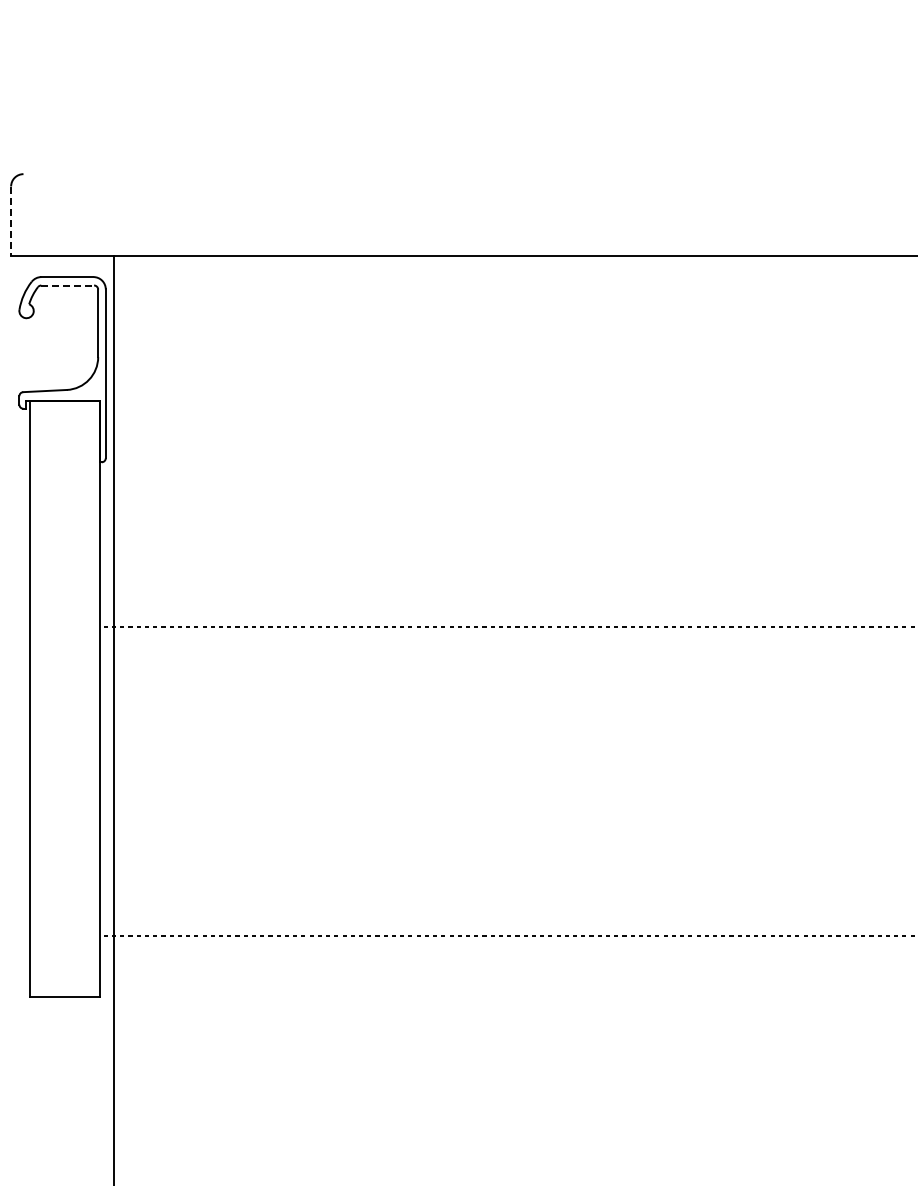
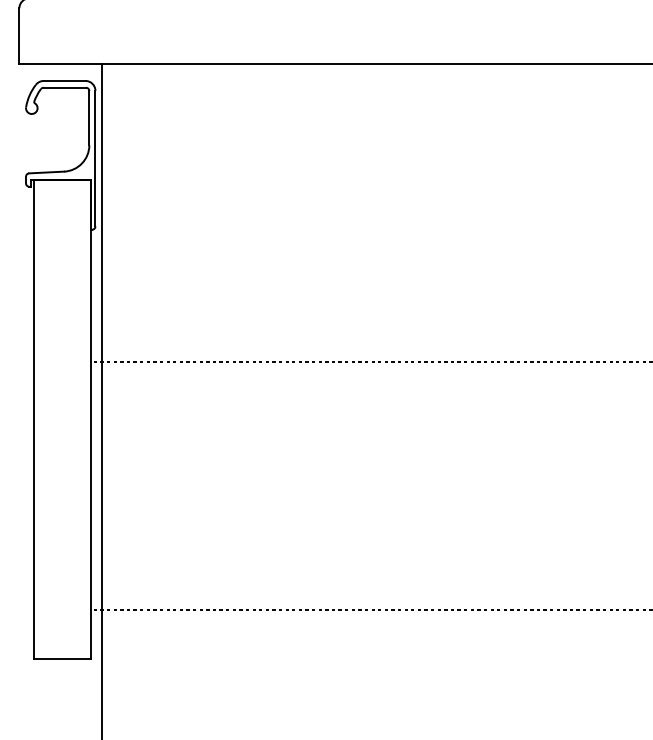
line: (11, 221) -> (19, 36), dashed -> solid
line: (68, 285) -> (65, 87), dashed -> solid

